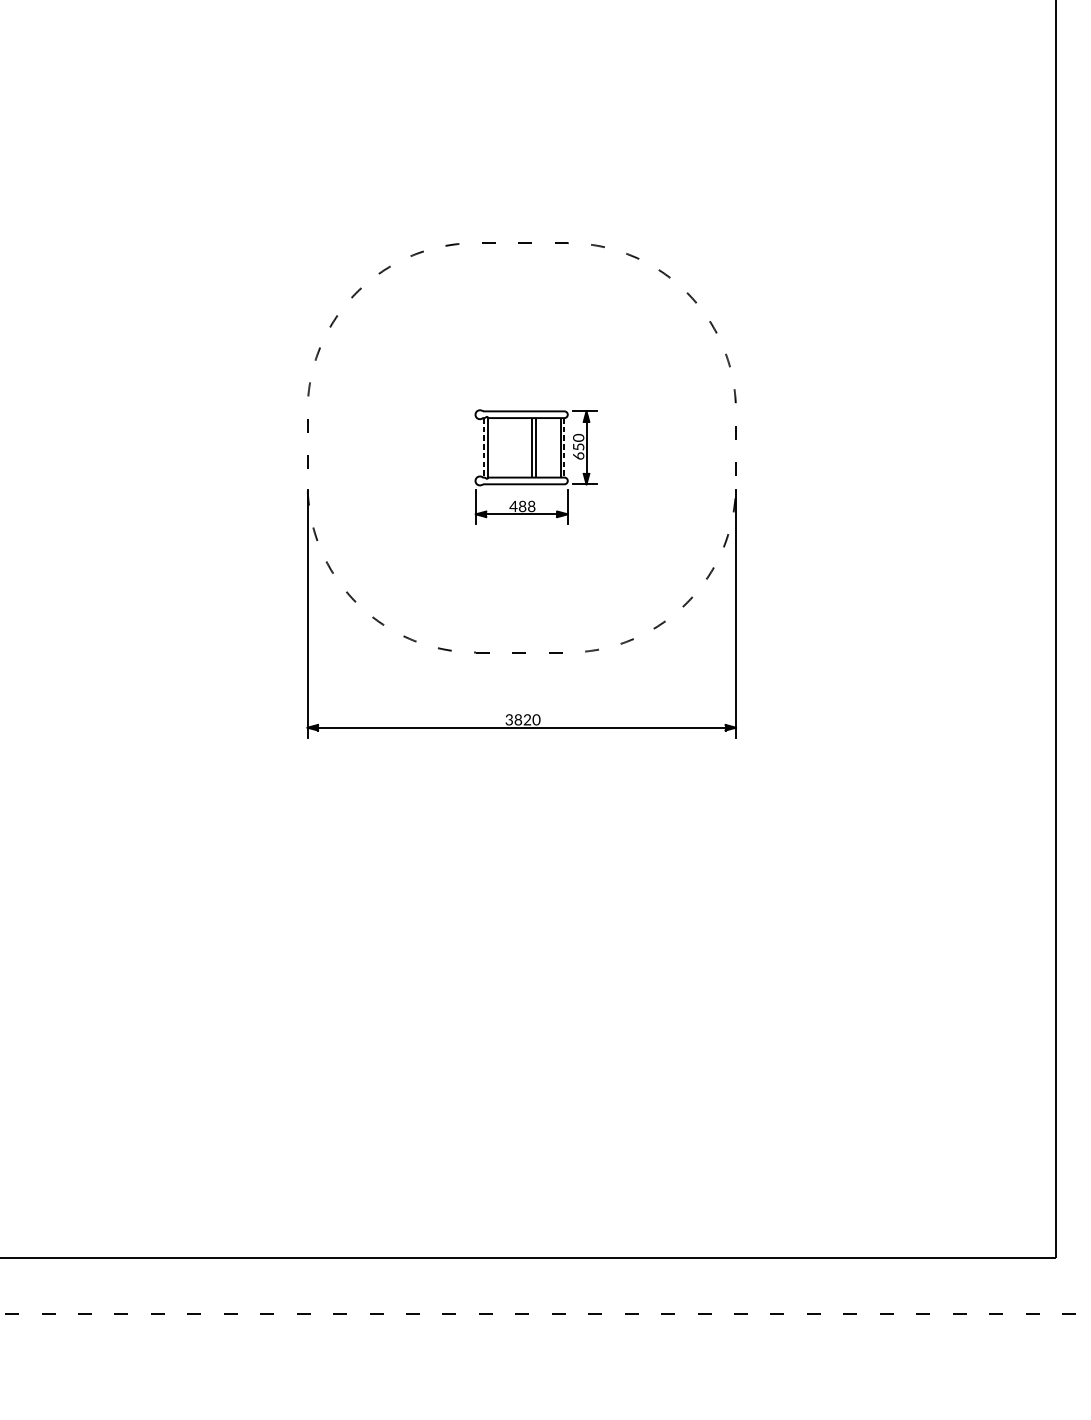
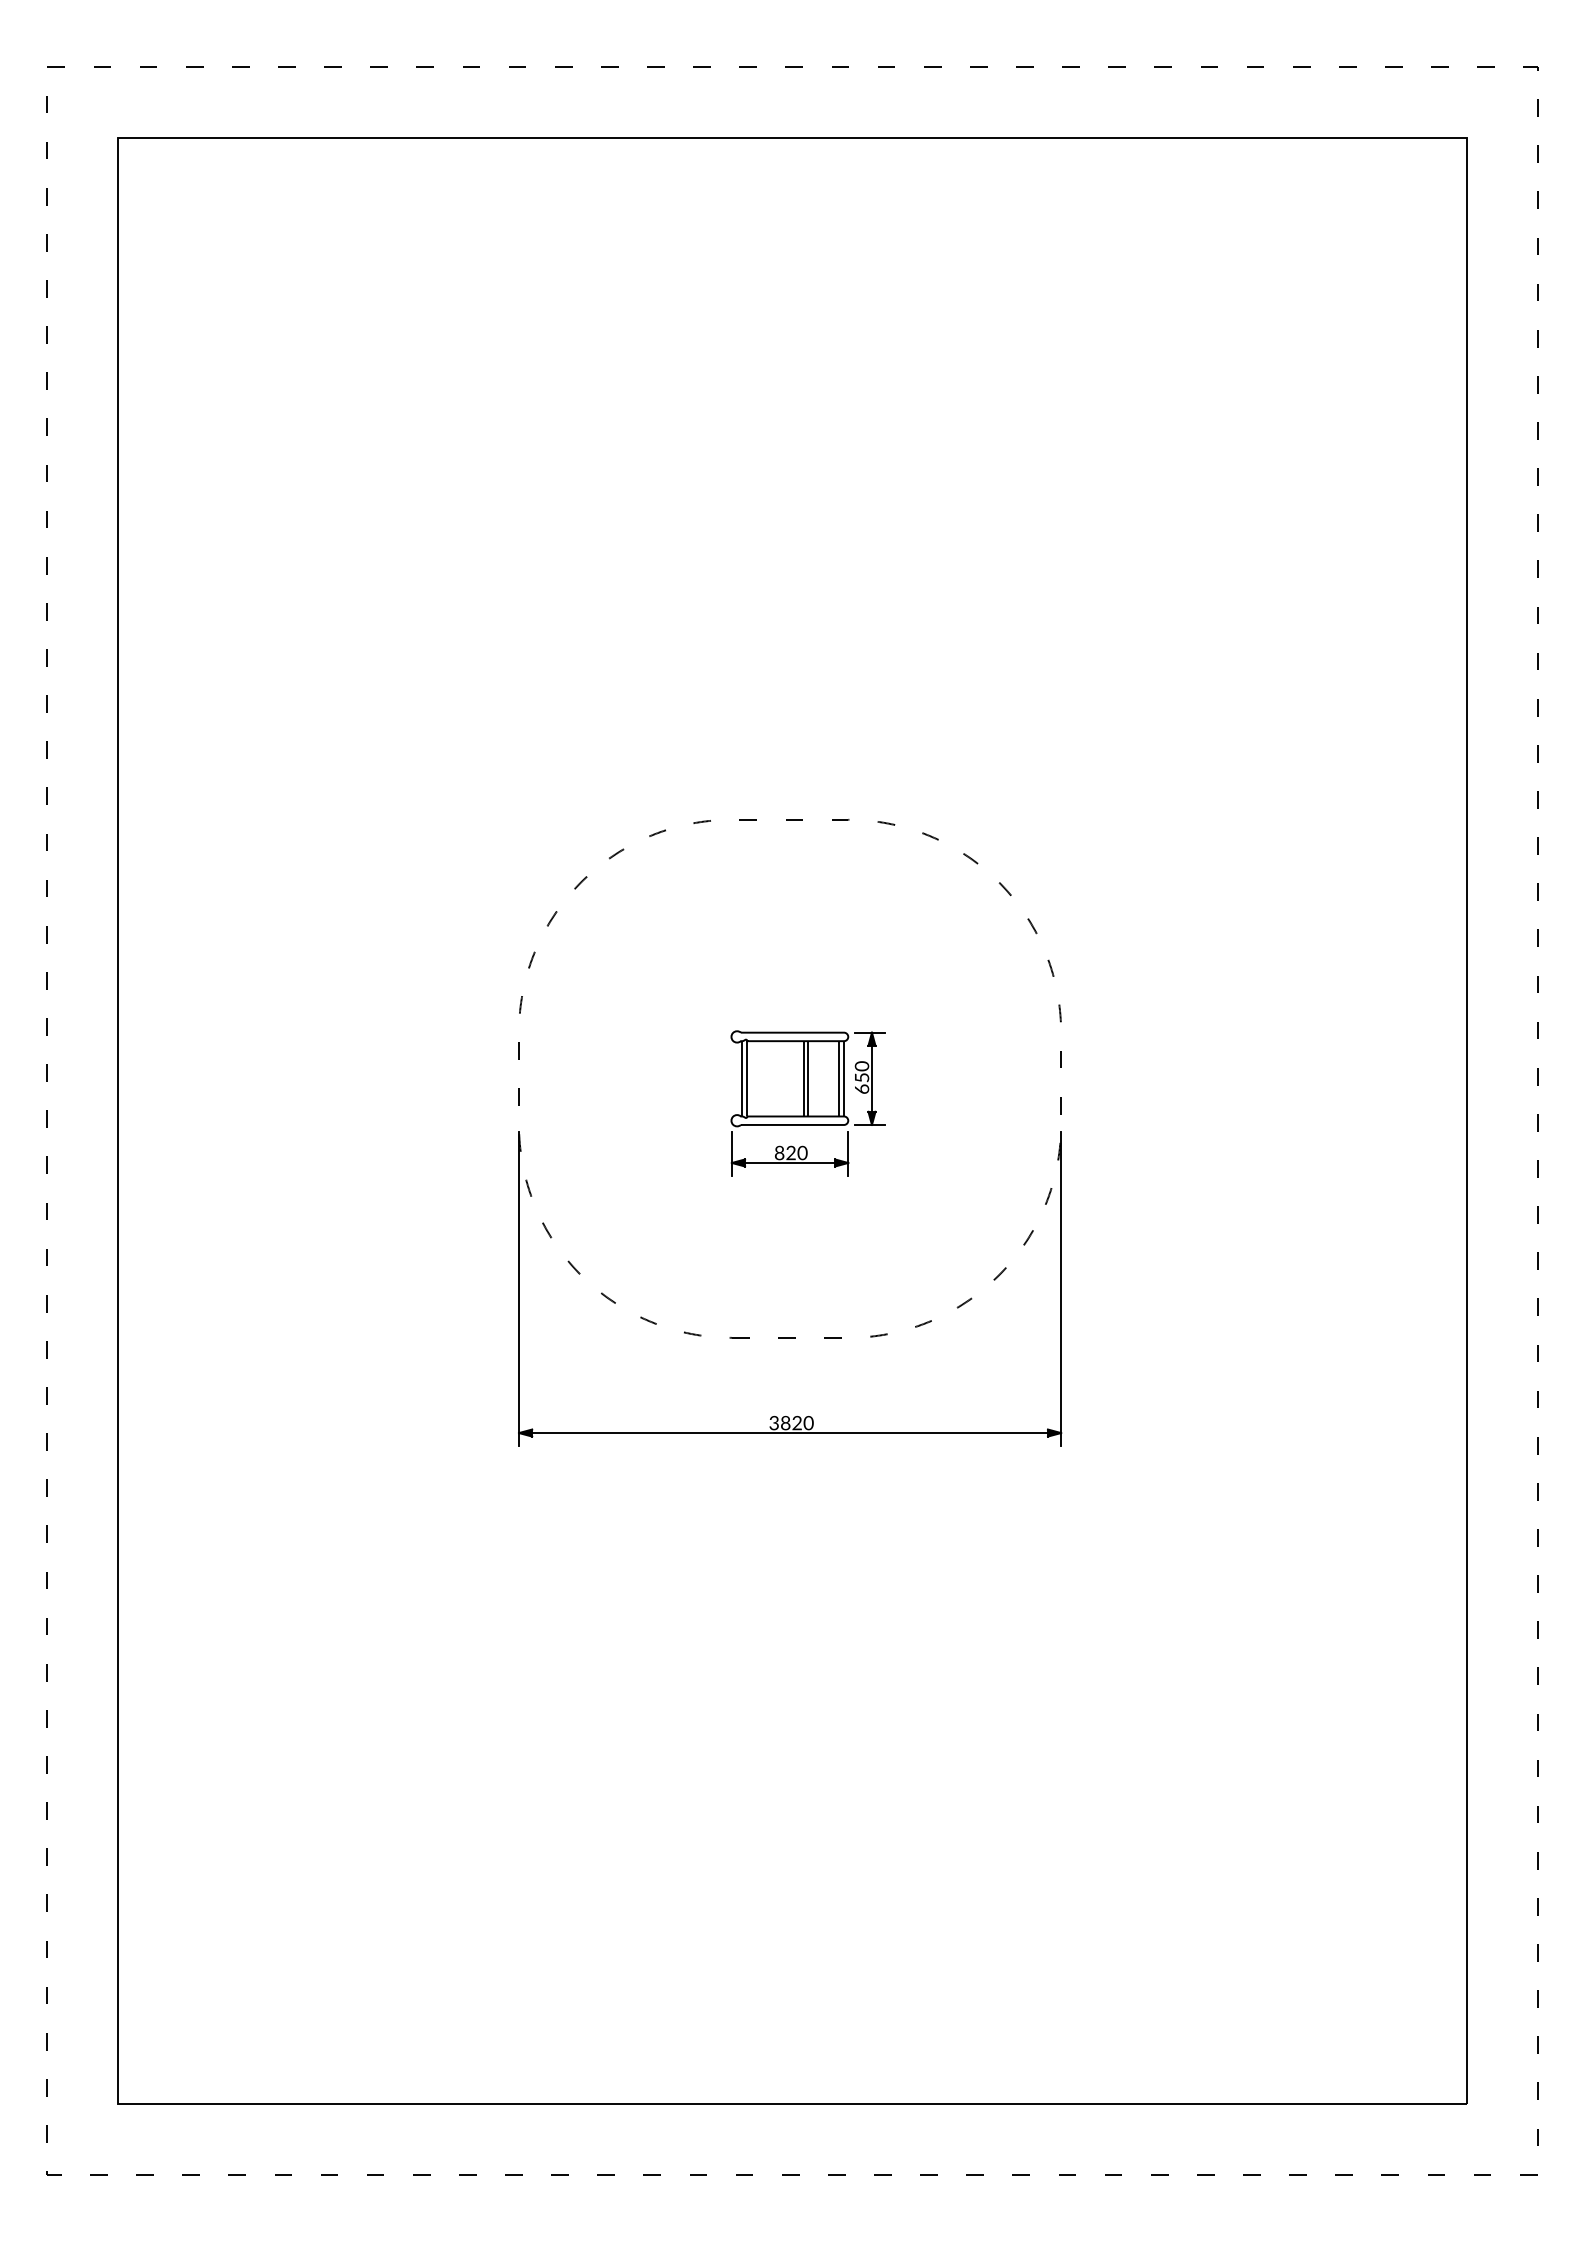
line: (484, 447) -> (742, 1078), dashed -> solid
line: (564, 447) -> (844, 1078), dashed -> solid
text: (522, 506) -> (790, 1152), 488 -> 820

